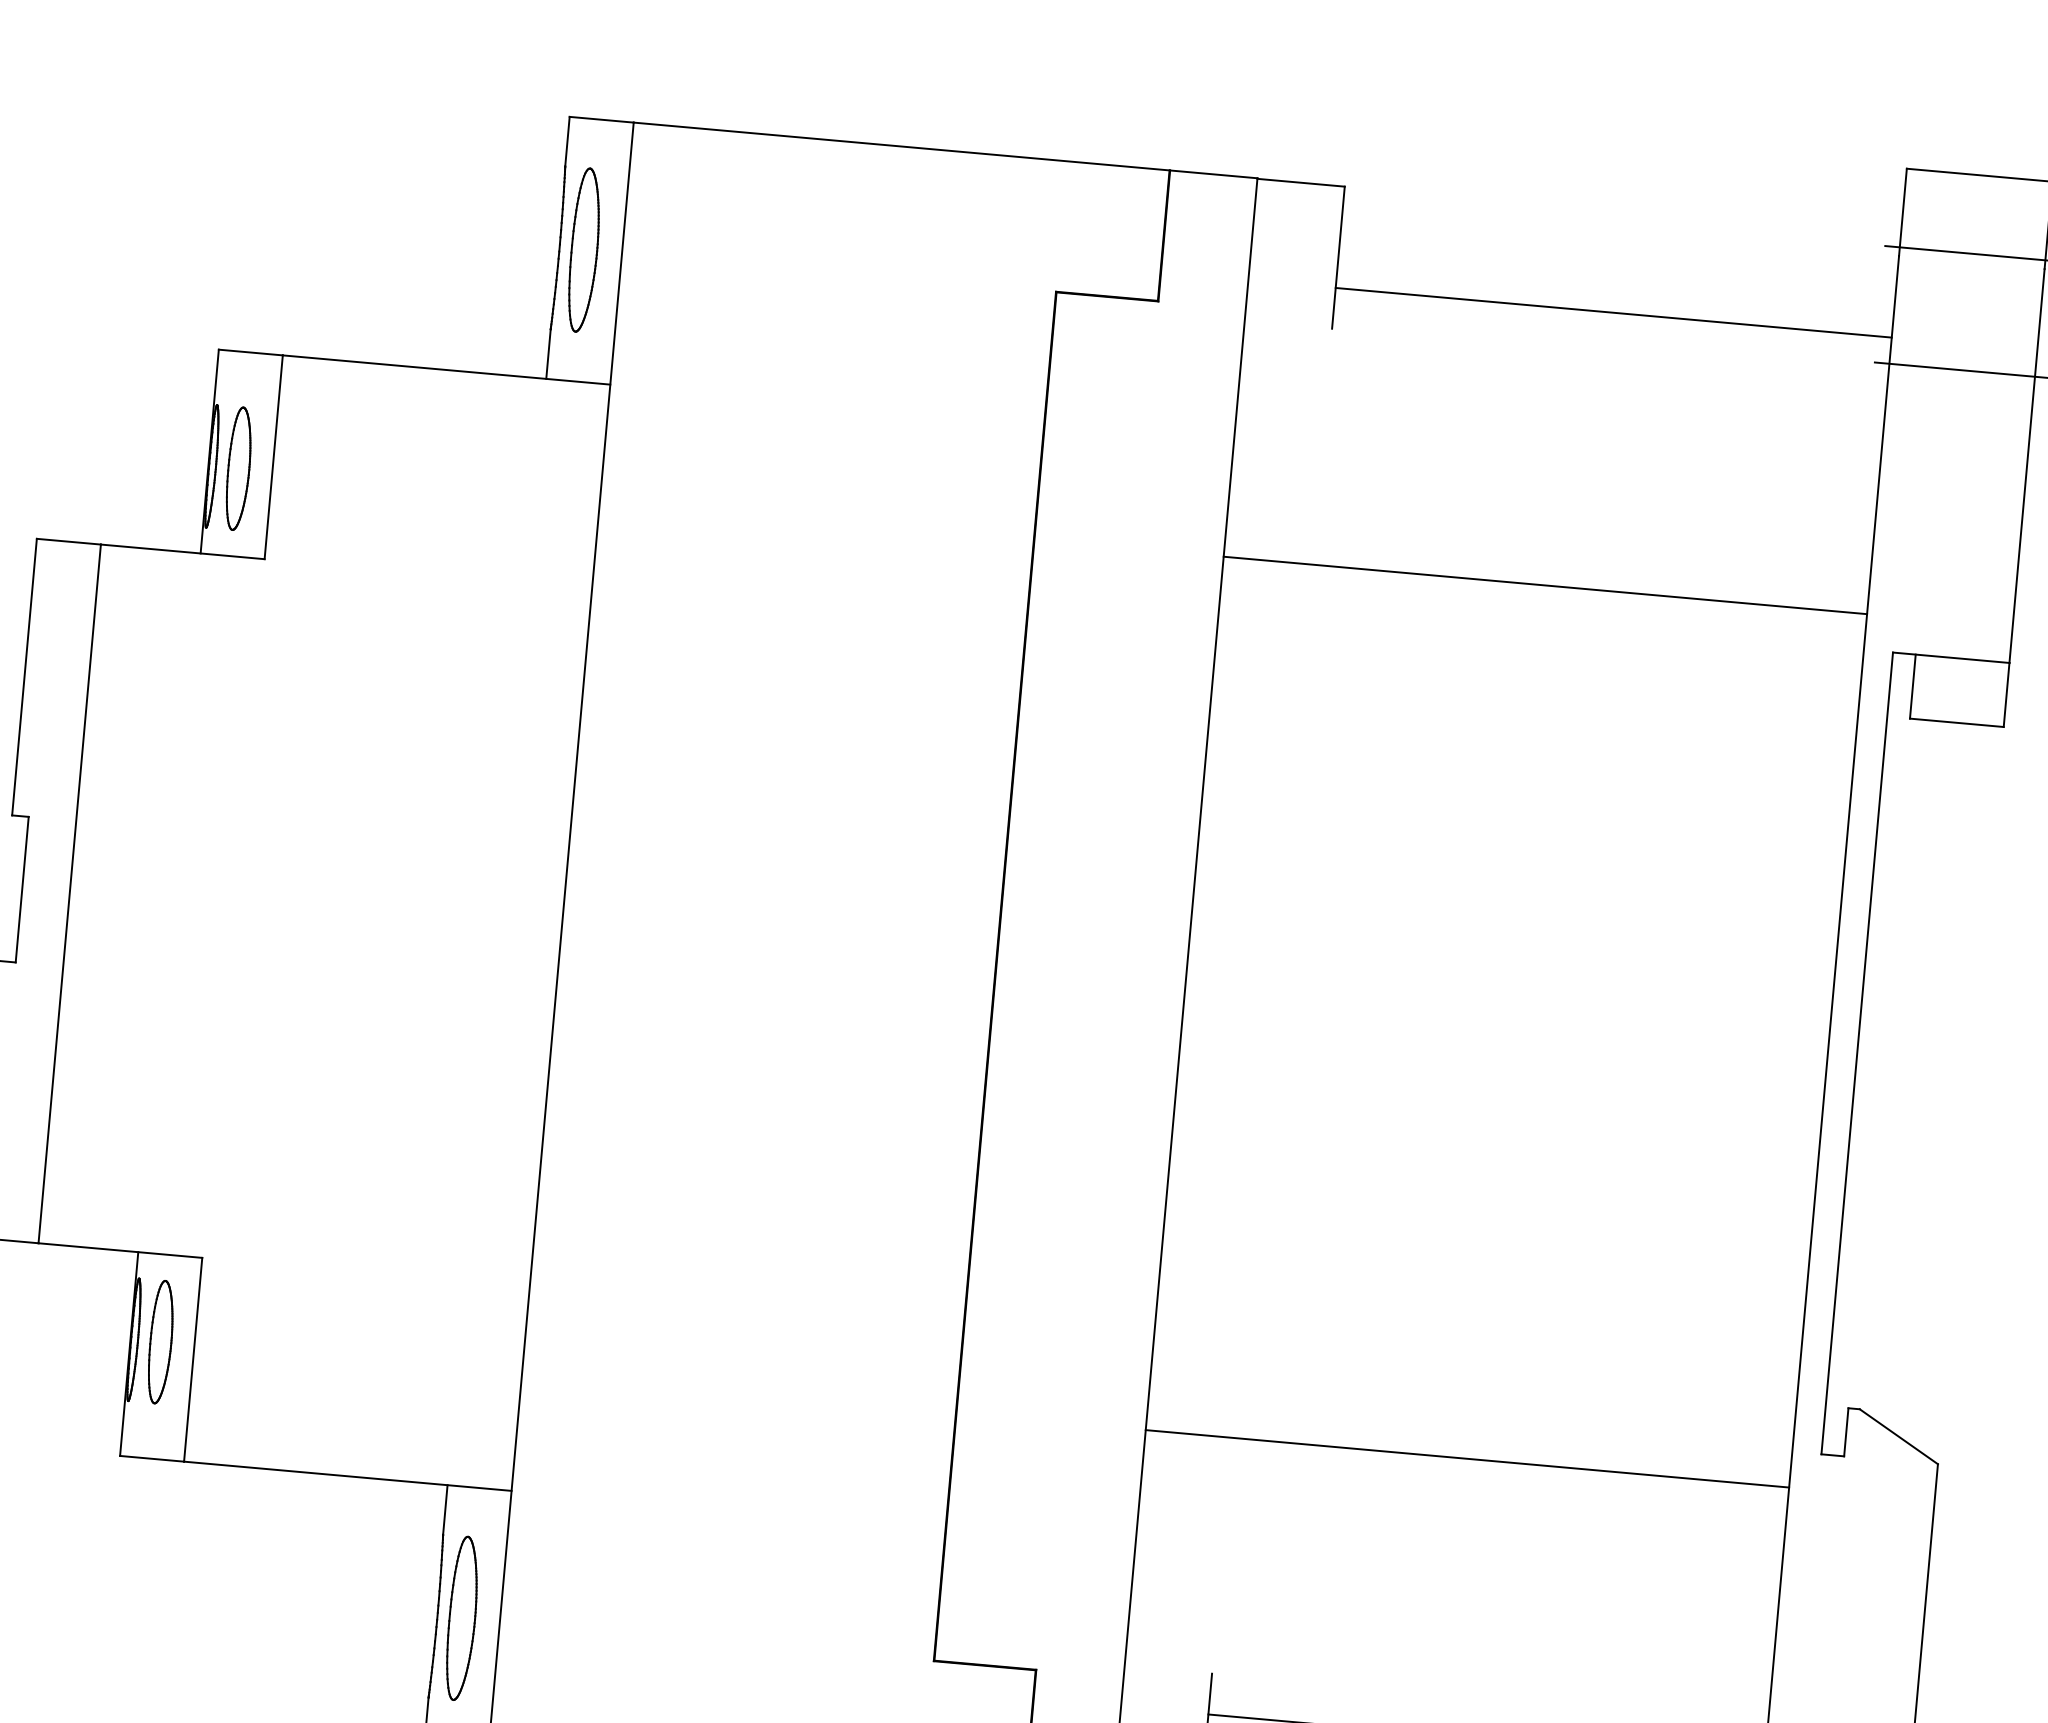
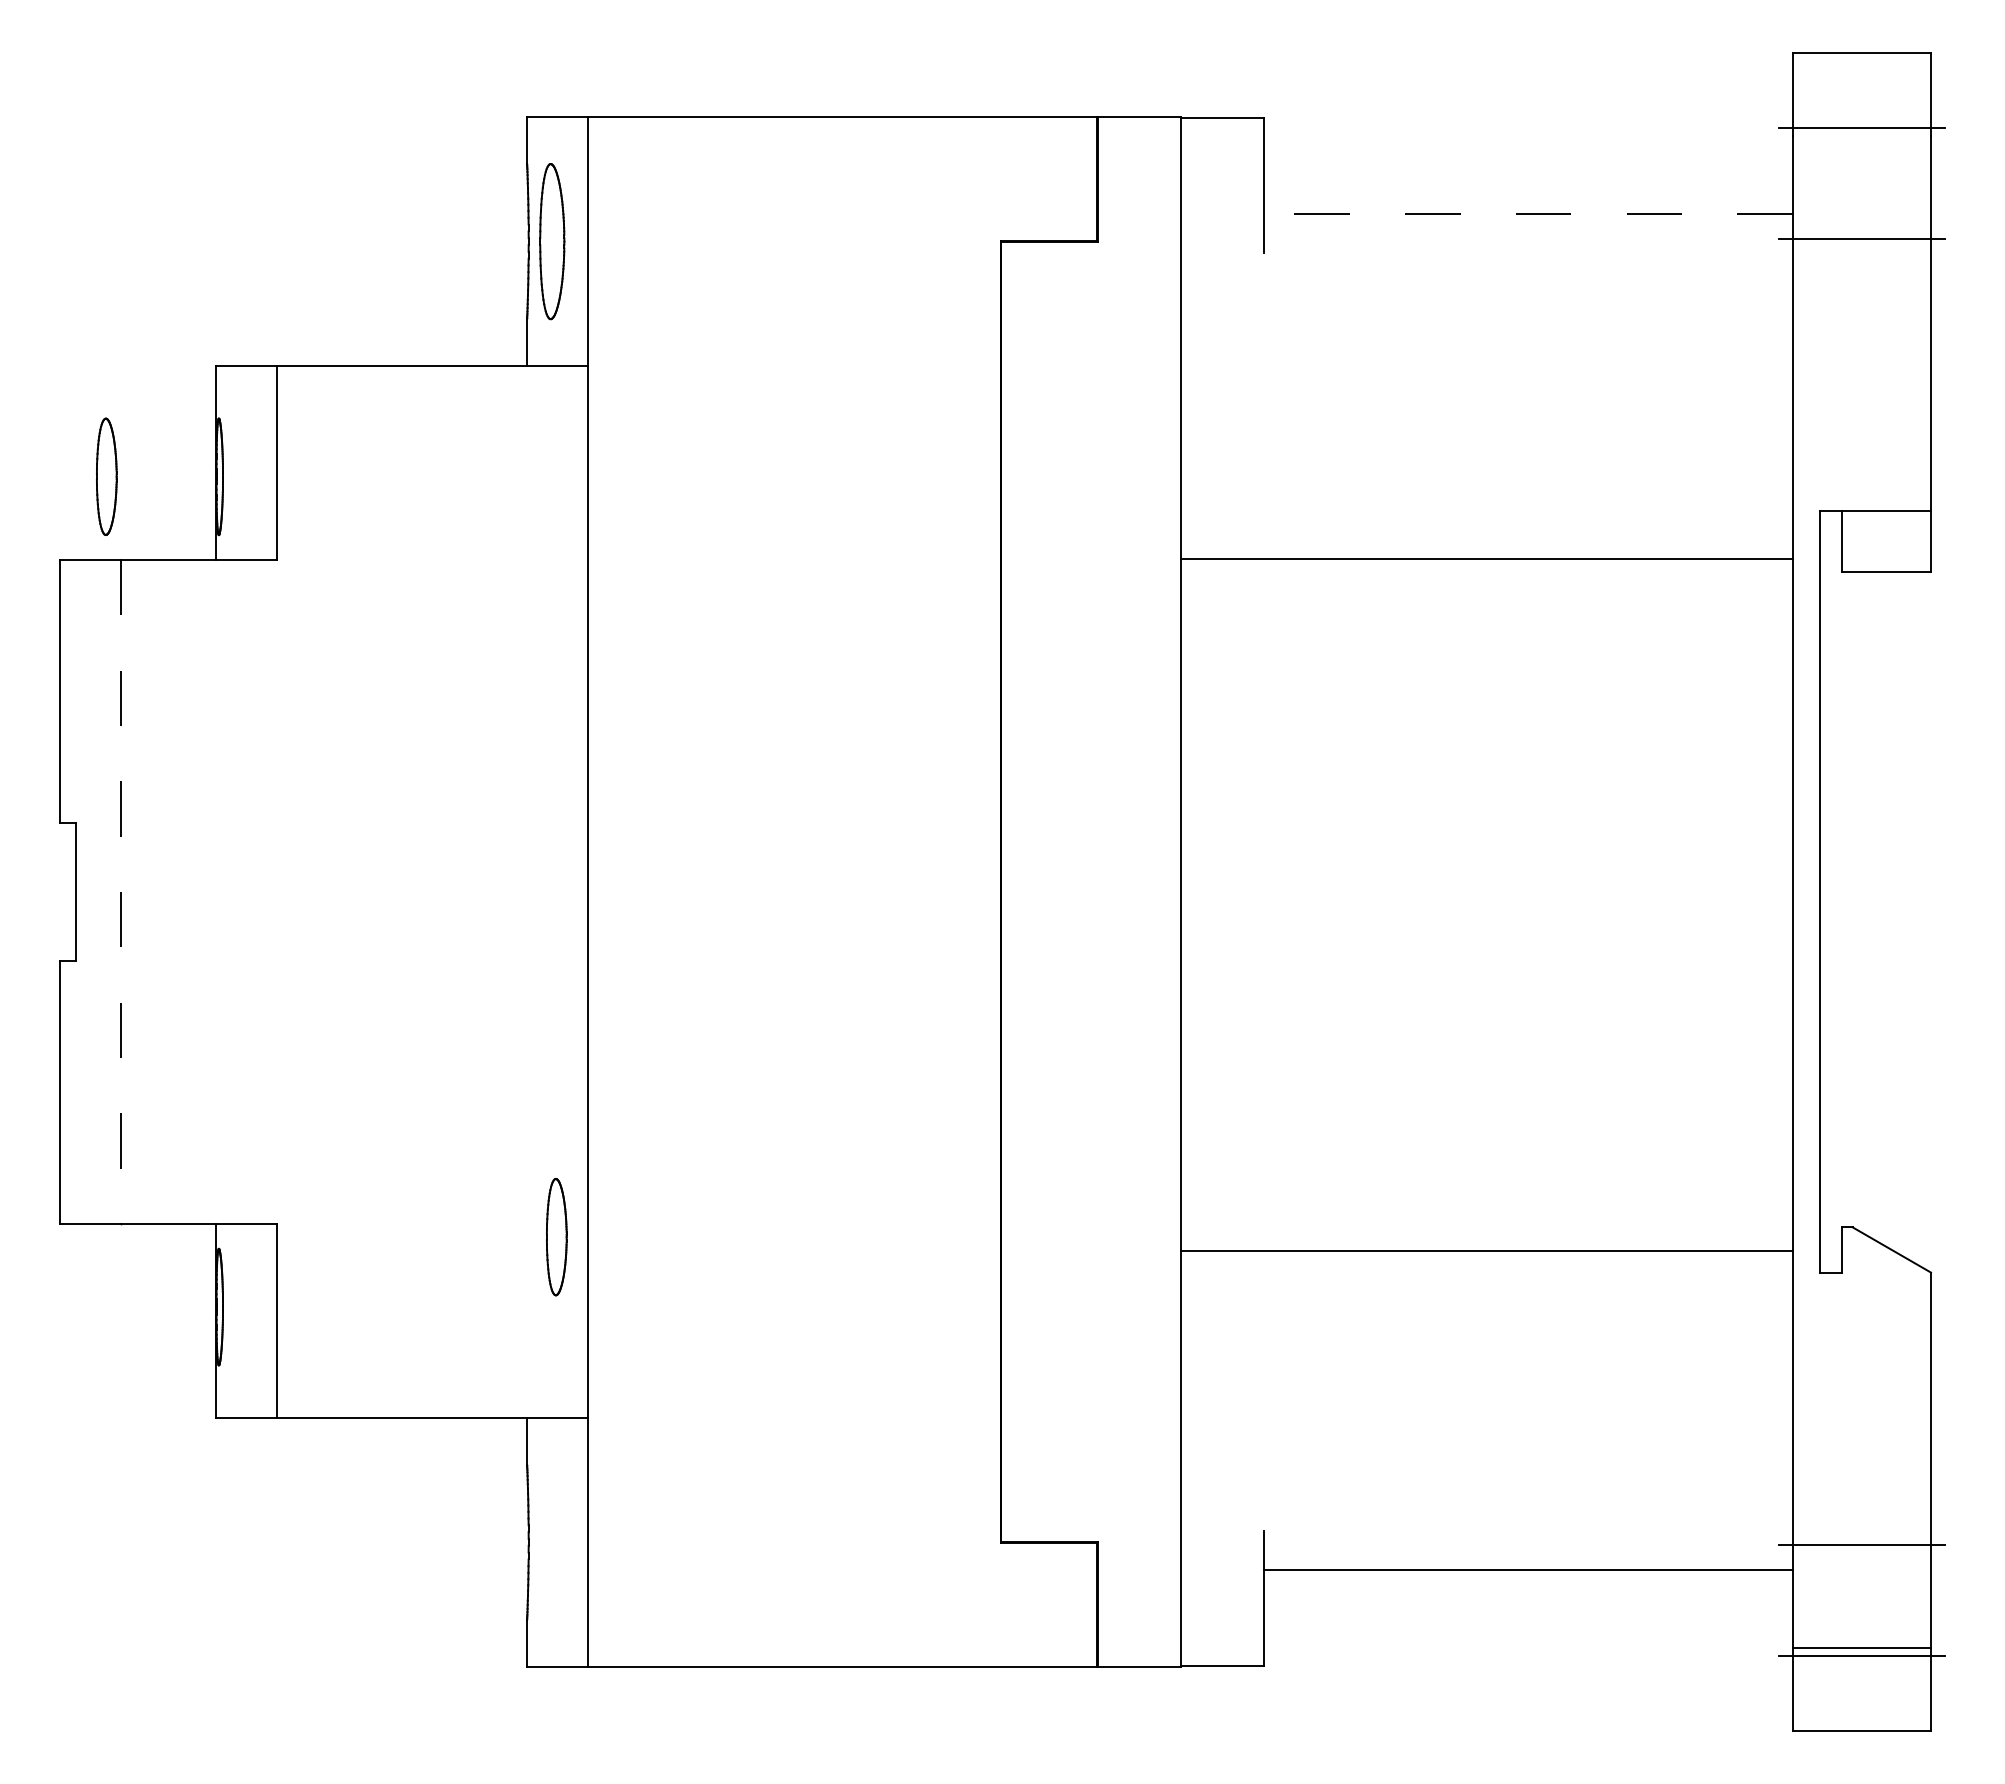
line: (1612, 312) -> (1527, 213), solid -> dashed
part: (238, 468) -> (106, 476), moved
line: (1545, 585) -> (1486, 558), moved
line: (70, 894) -> (121, 892), solid -> dashed
part: (160, 1342) -> (556, 1237), moved
line: (1467, 1459) -> (1486, 1251), moved
part: (462, 1617) -> (552, 1541), removed

